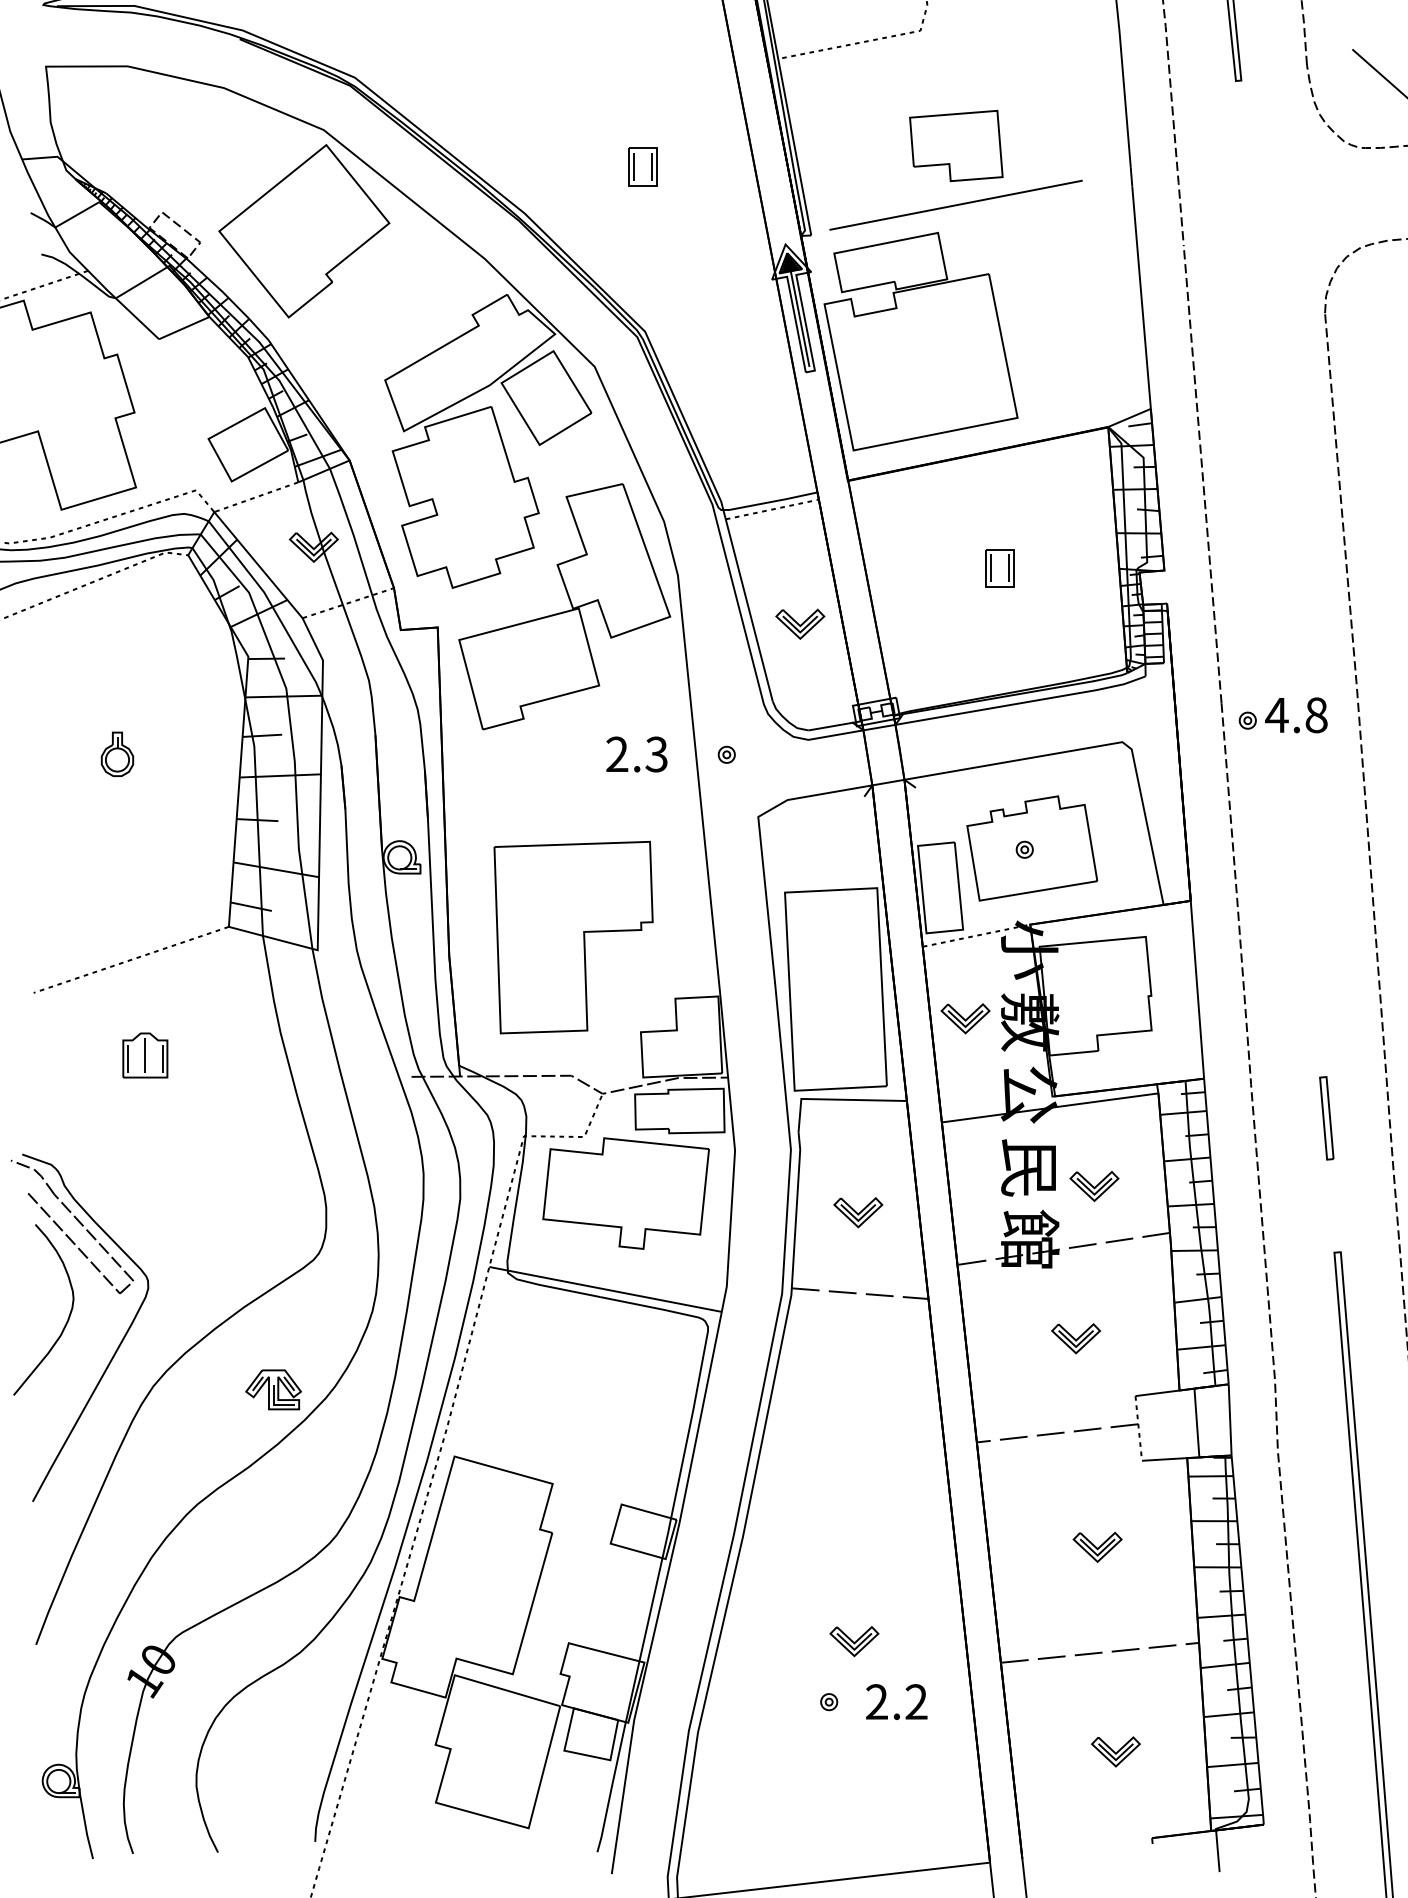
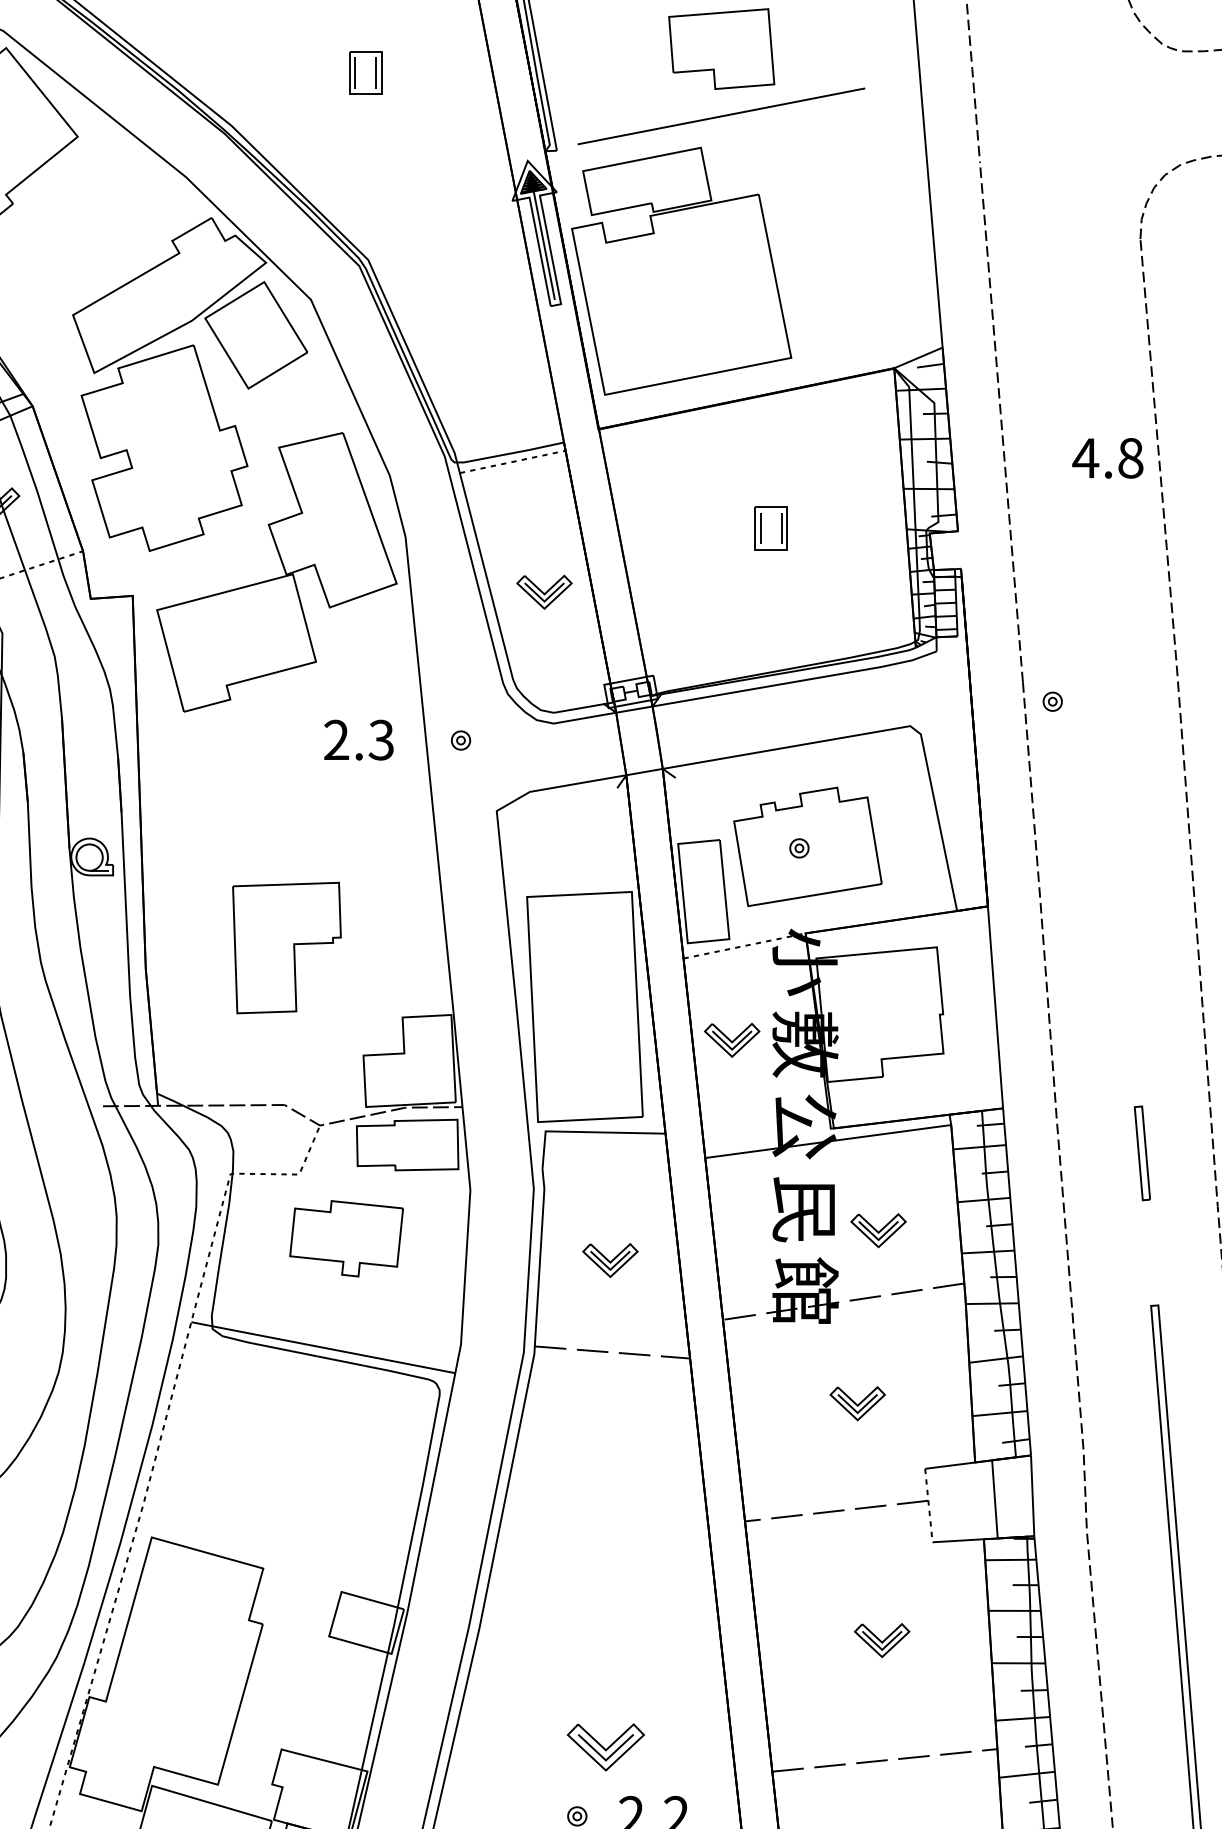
text: (1296, 715) -> (1108, 458), moved
part: (573, 937) -> (286, 947), size x0.6
part: (625, 1193) -> (345, 1238), size x0.6
part: (854, 1641) -> (606, 1747), size x1.4

